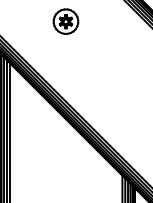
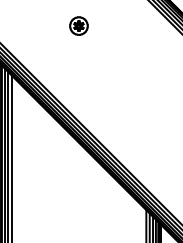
part: (65, 21) -> (78, 25), size x0.6

